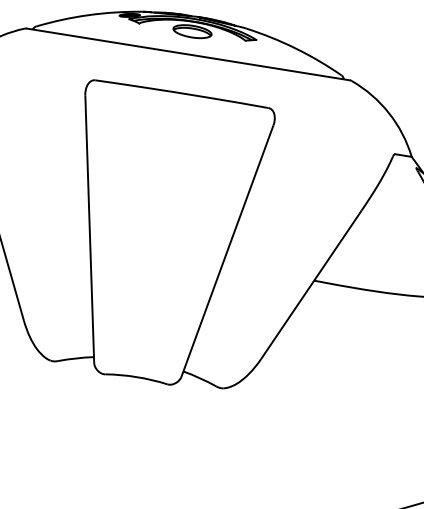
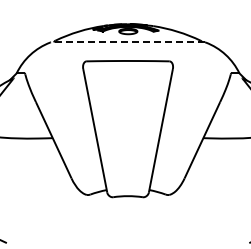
line: (189, 54) -> (128, 42), solid -> dashed

